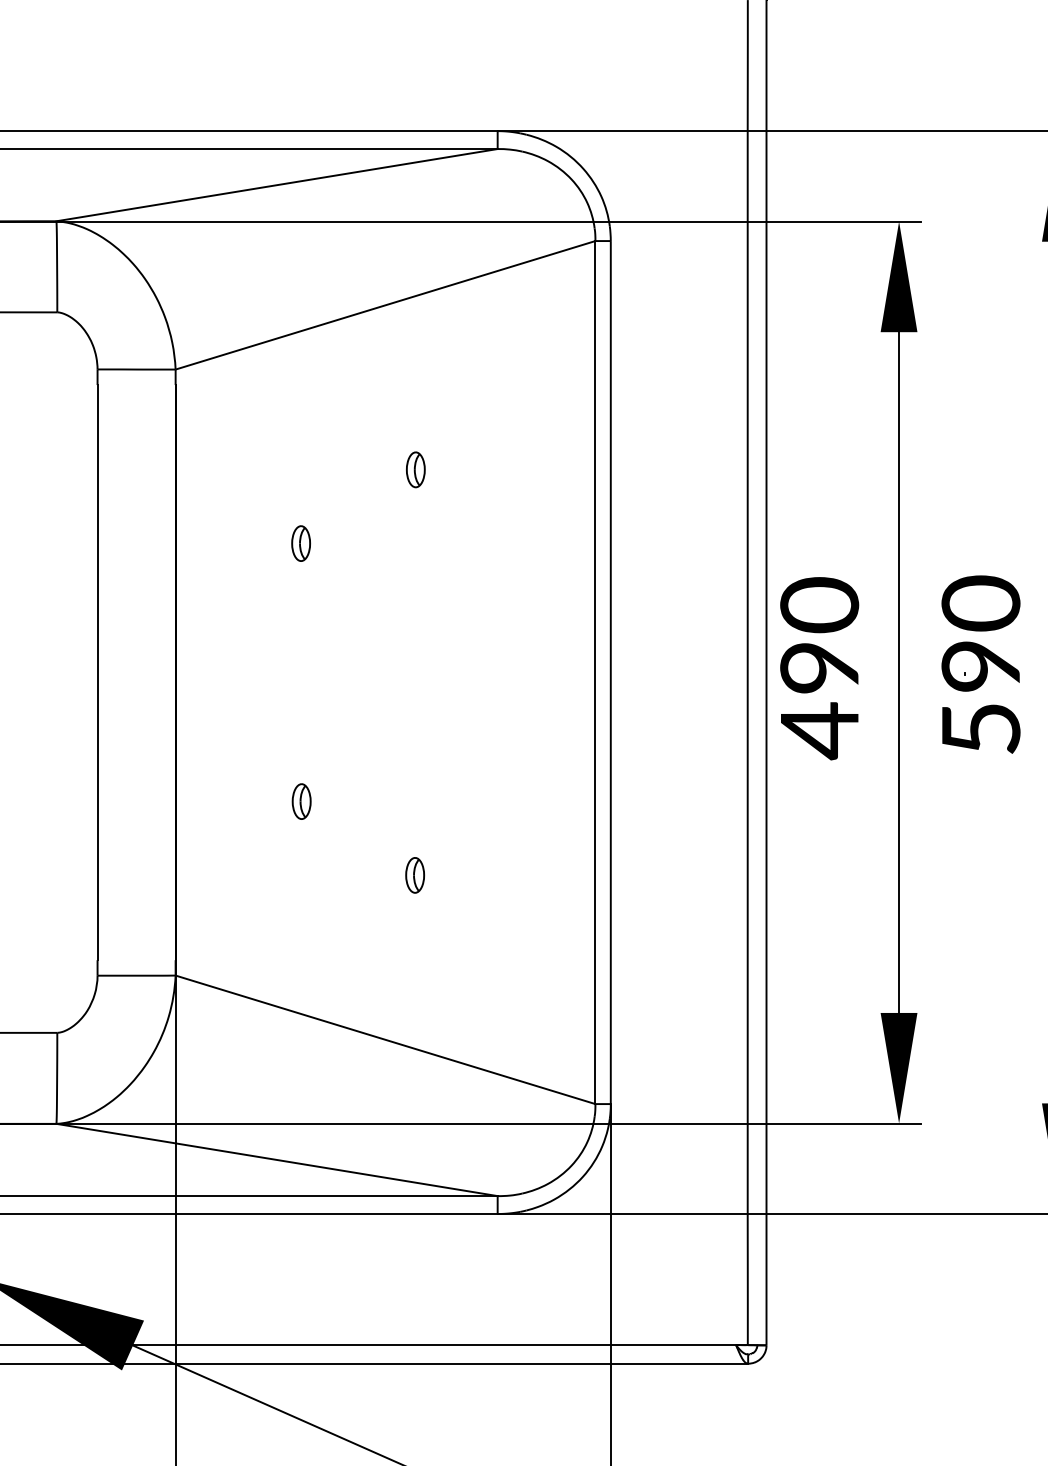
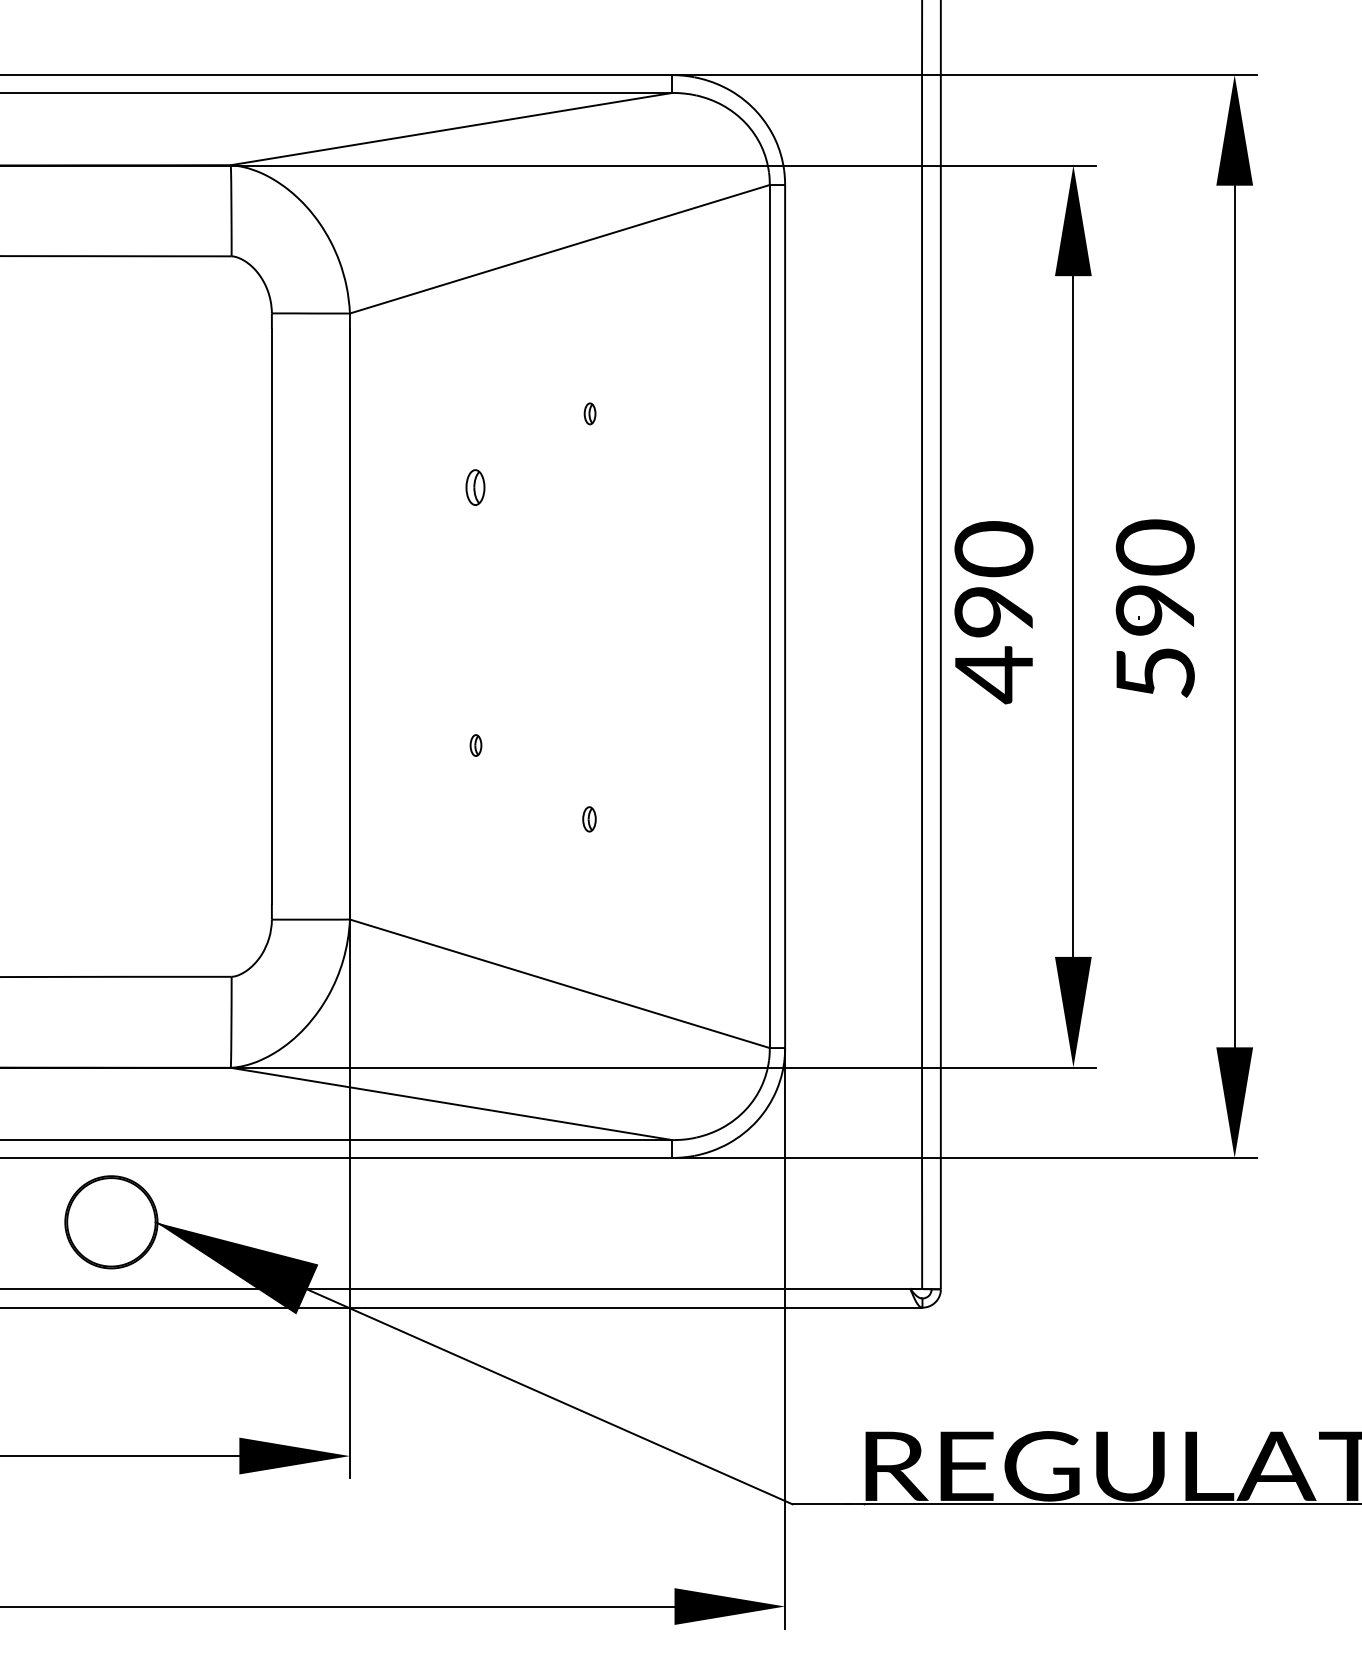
part: (415, 469) -> (589, 413), size x0.6
part: (301, 801) -> (475, 745), size x0.6
part: (415, 875) -> (589, 819), size x0.7

